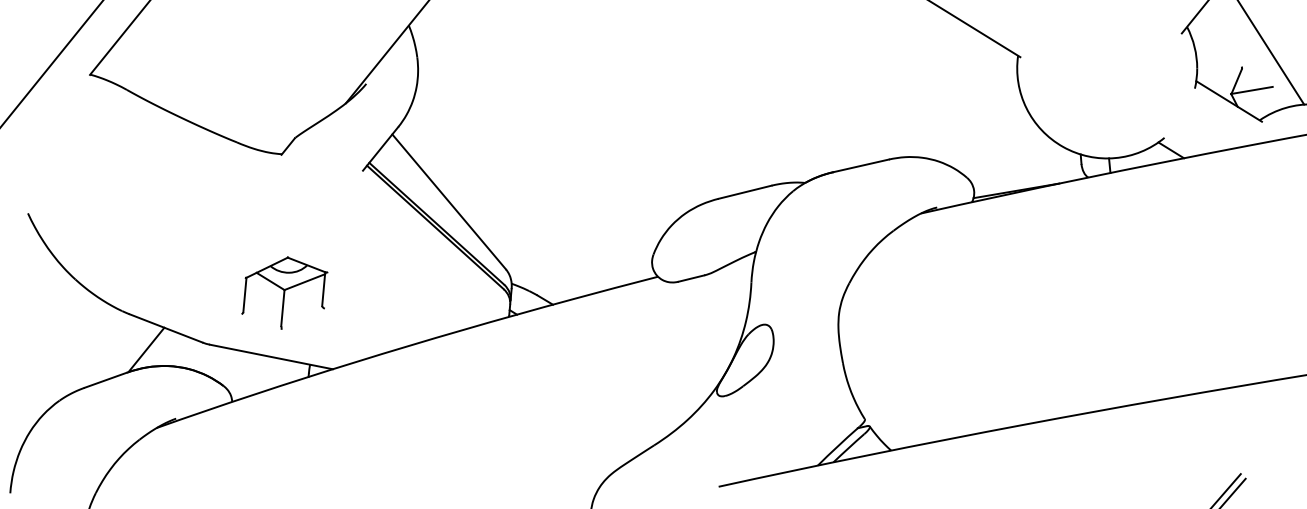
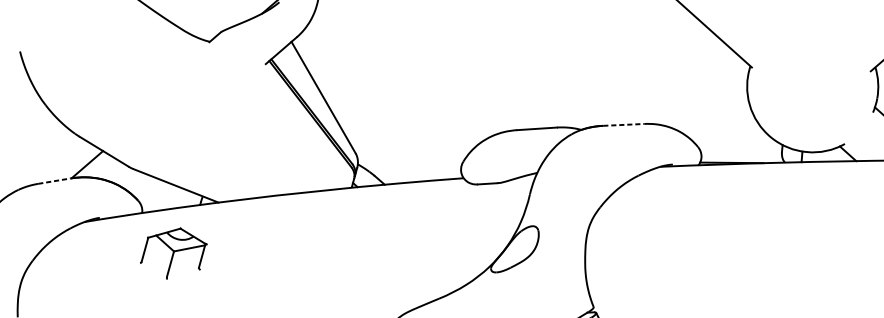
line: (861, 165) -> (624, 124), solid -> dashed
part: (284, 292) -> (173, 253), moved
line: (106, 380) -> (54, 181), solid -> dashed

